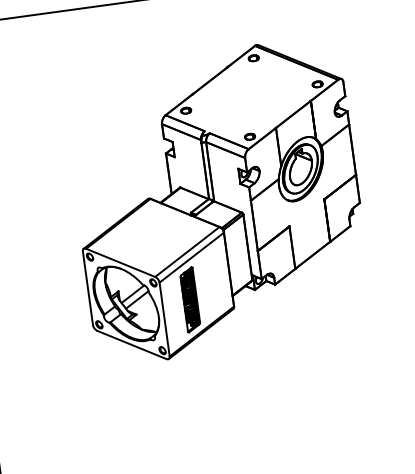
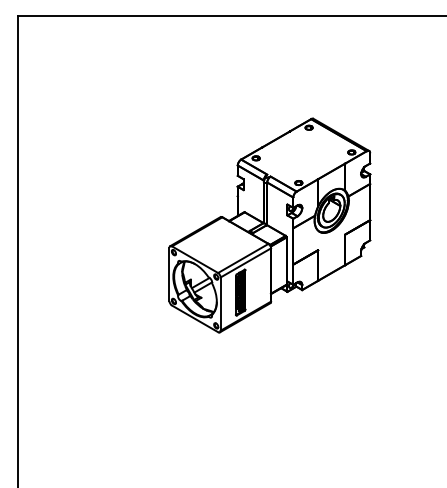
part: (217, 201) -> (269, 225), size x0.71

